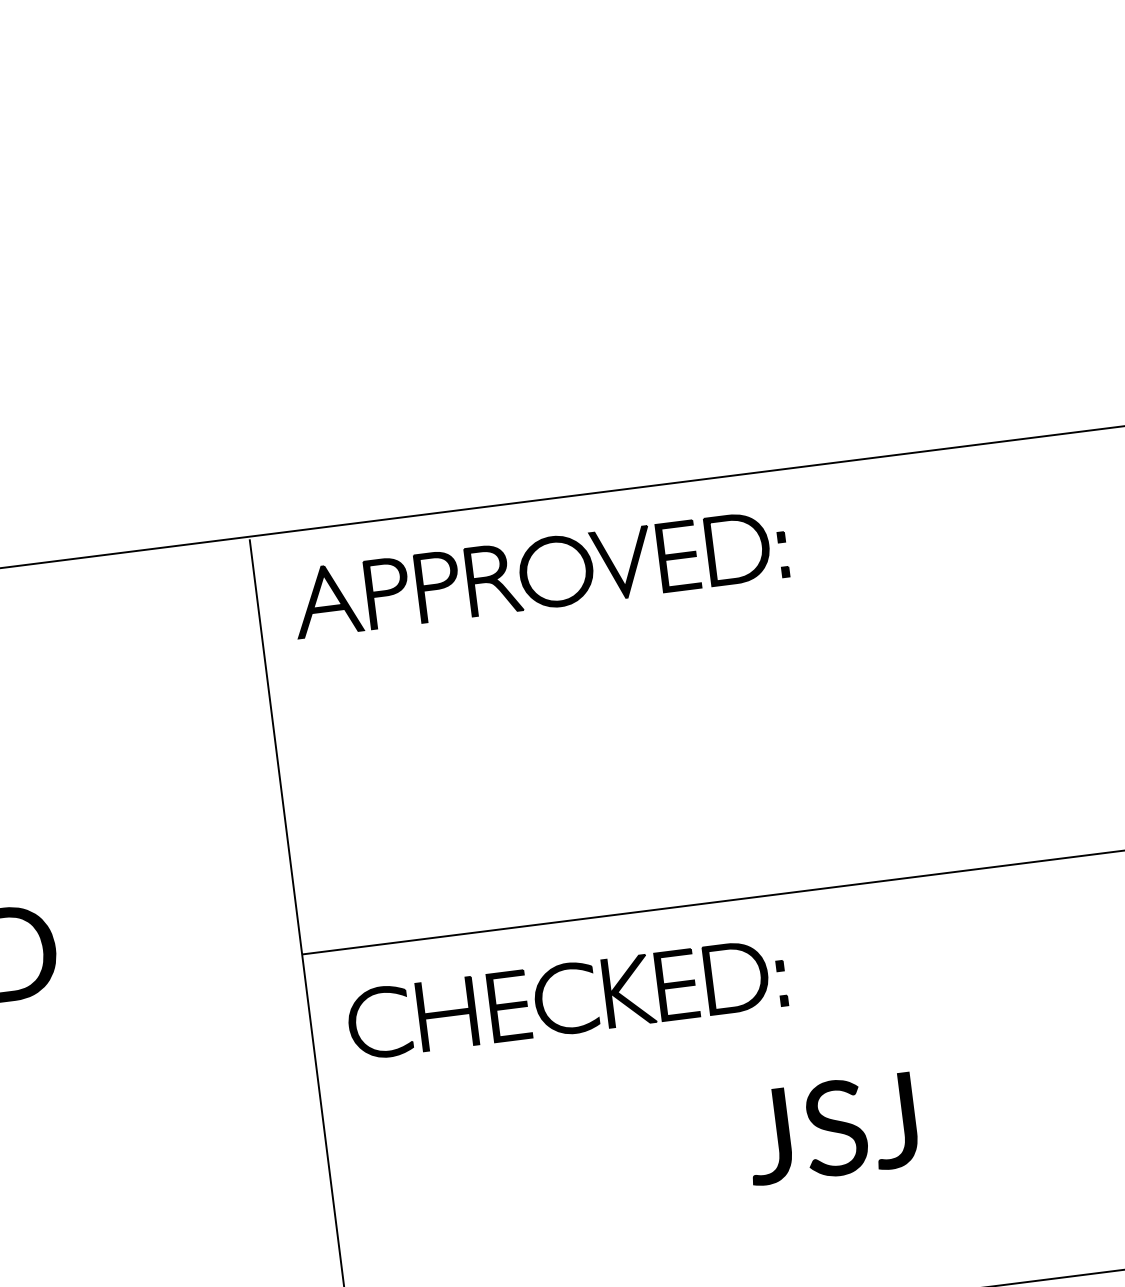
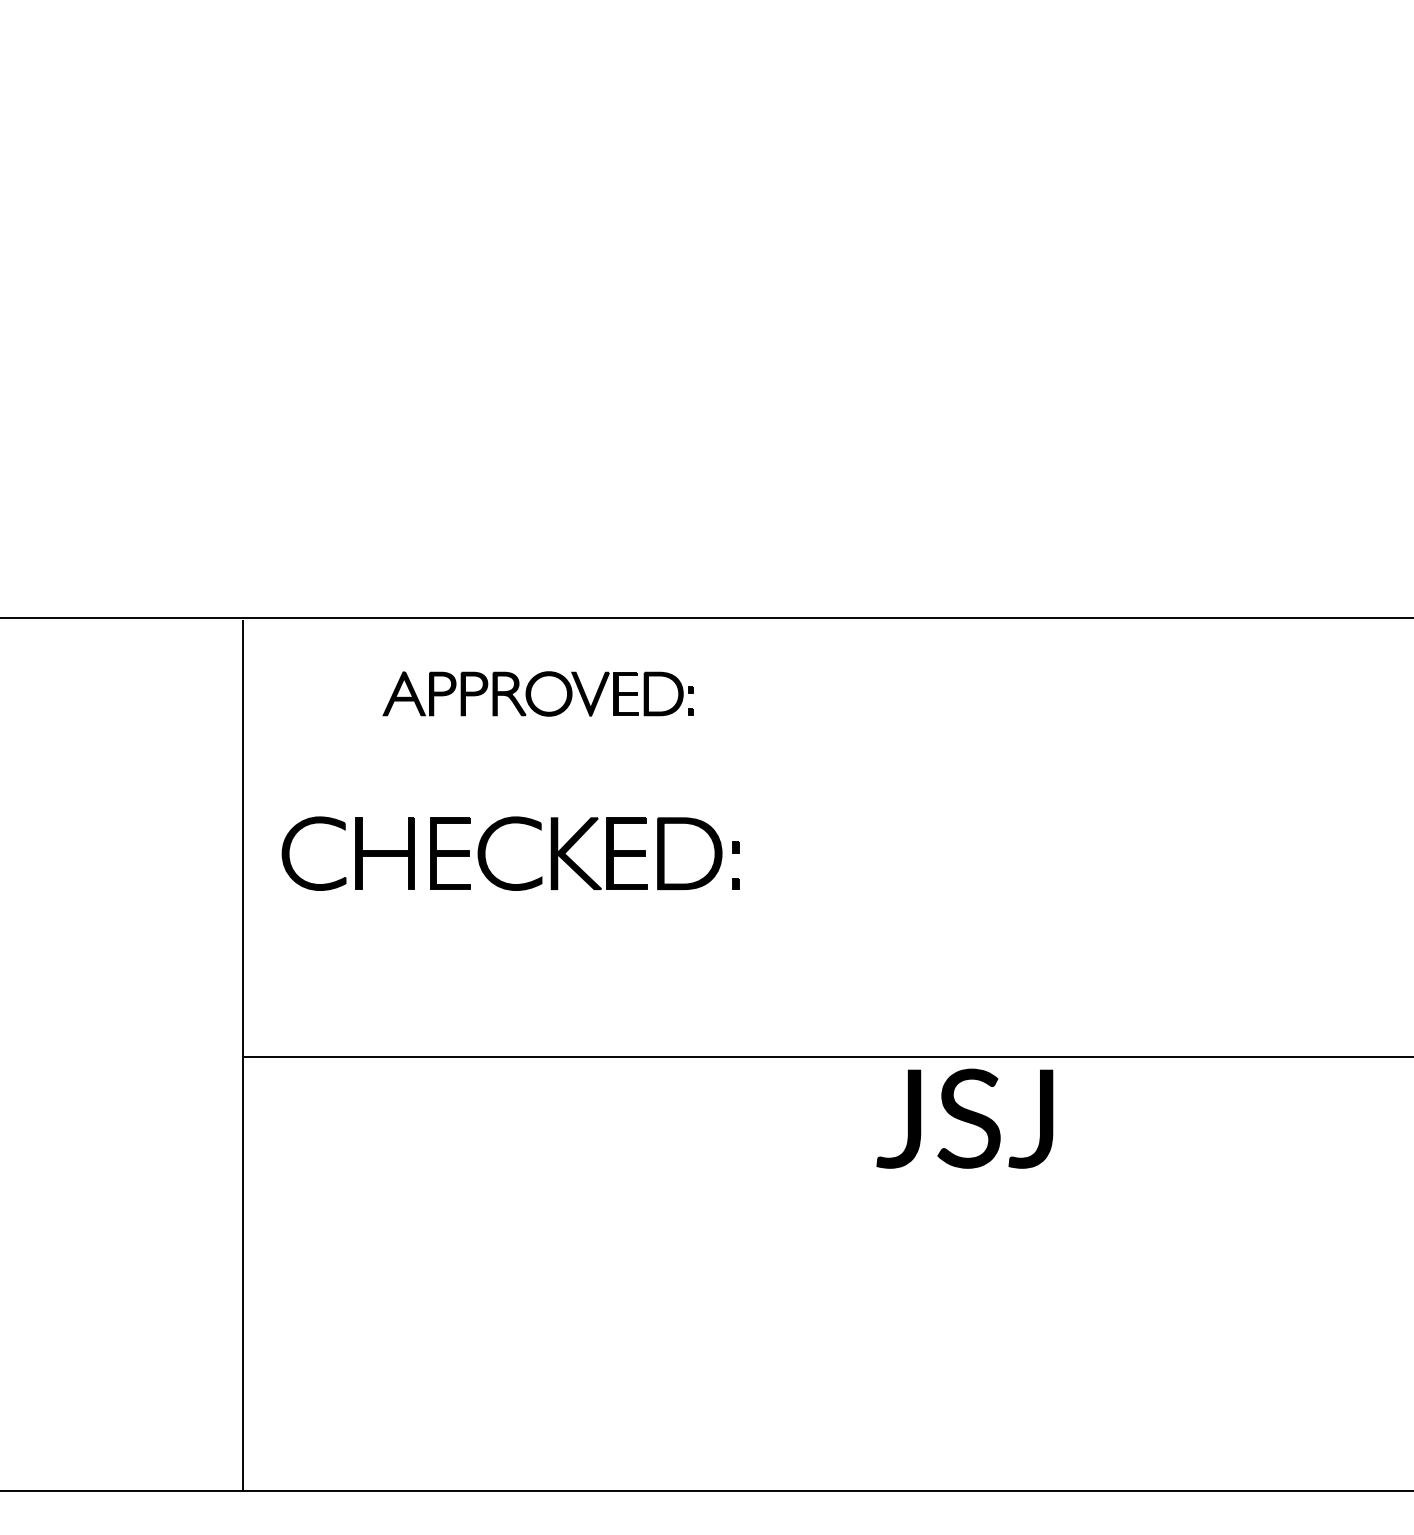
part: (539, 573) -> (538, 693), size x0.6
part: (542, 996) -> (486, 847), moved
text: (831, 1128) -> (964, 1118), moved

